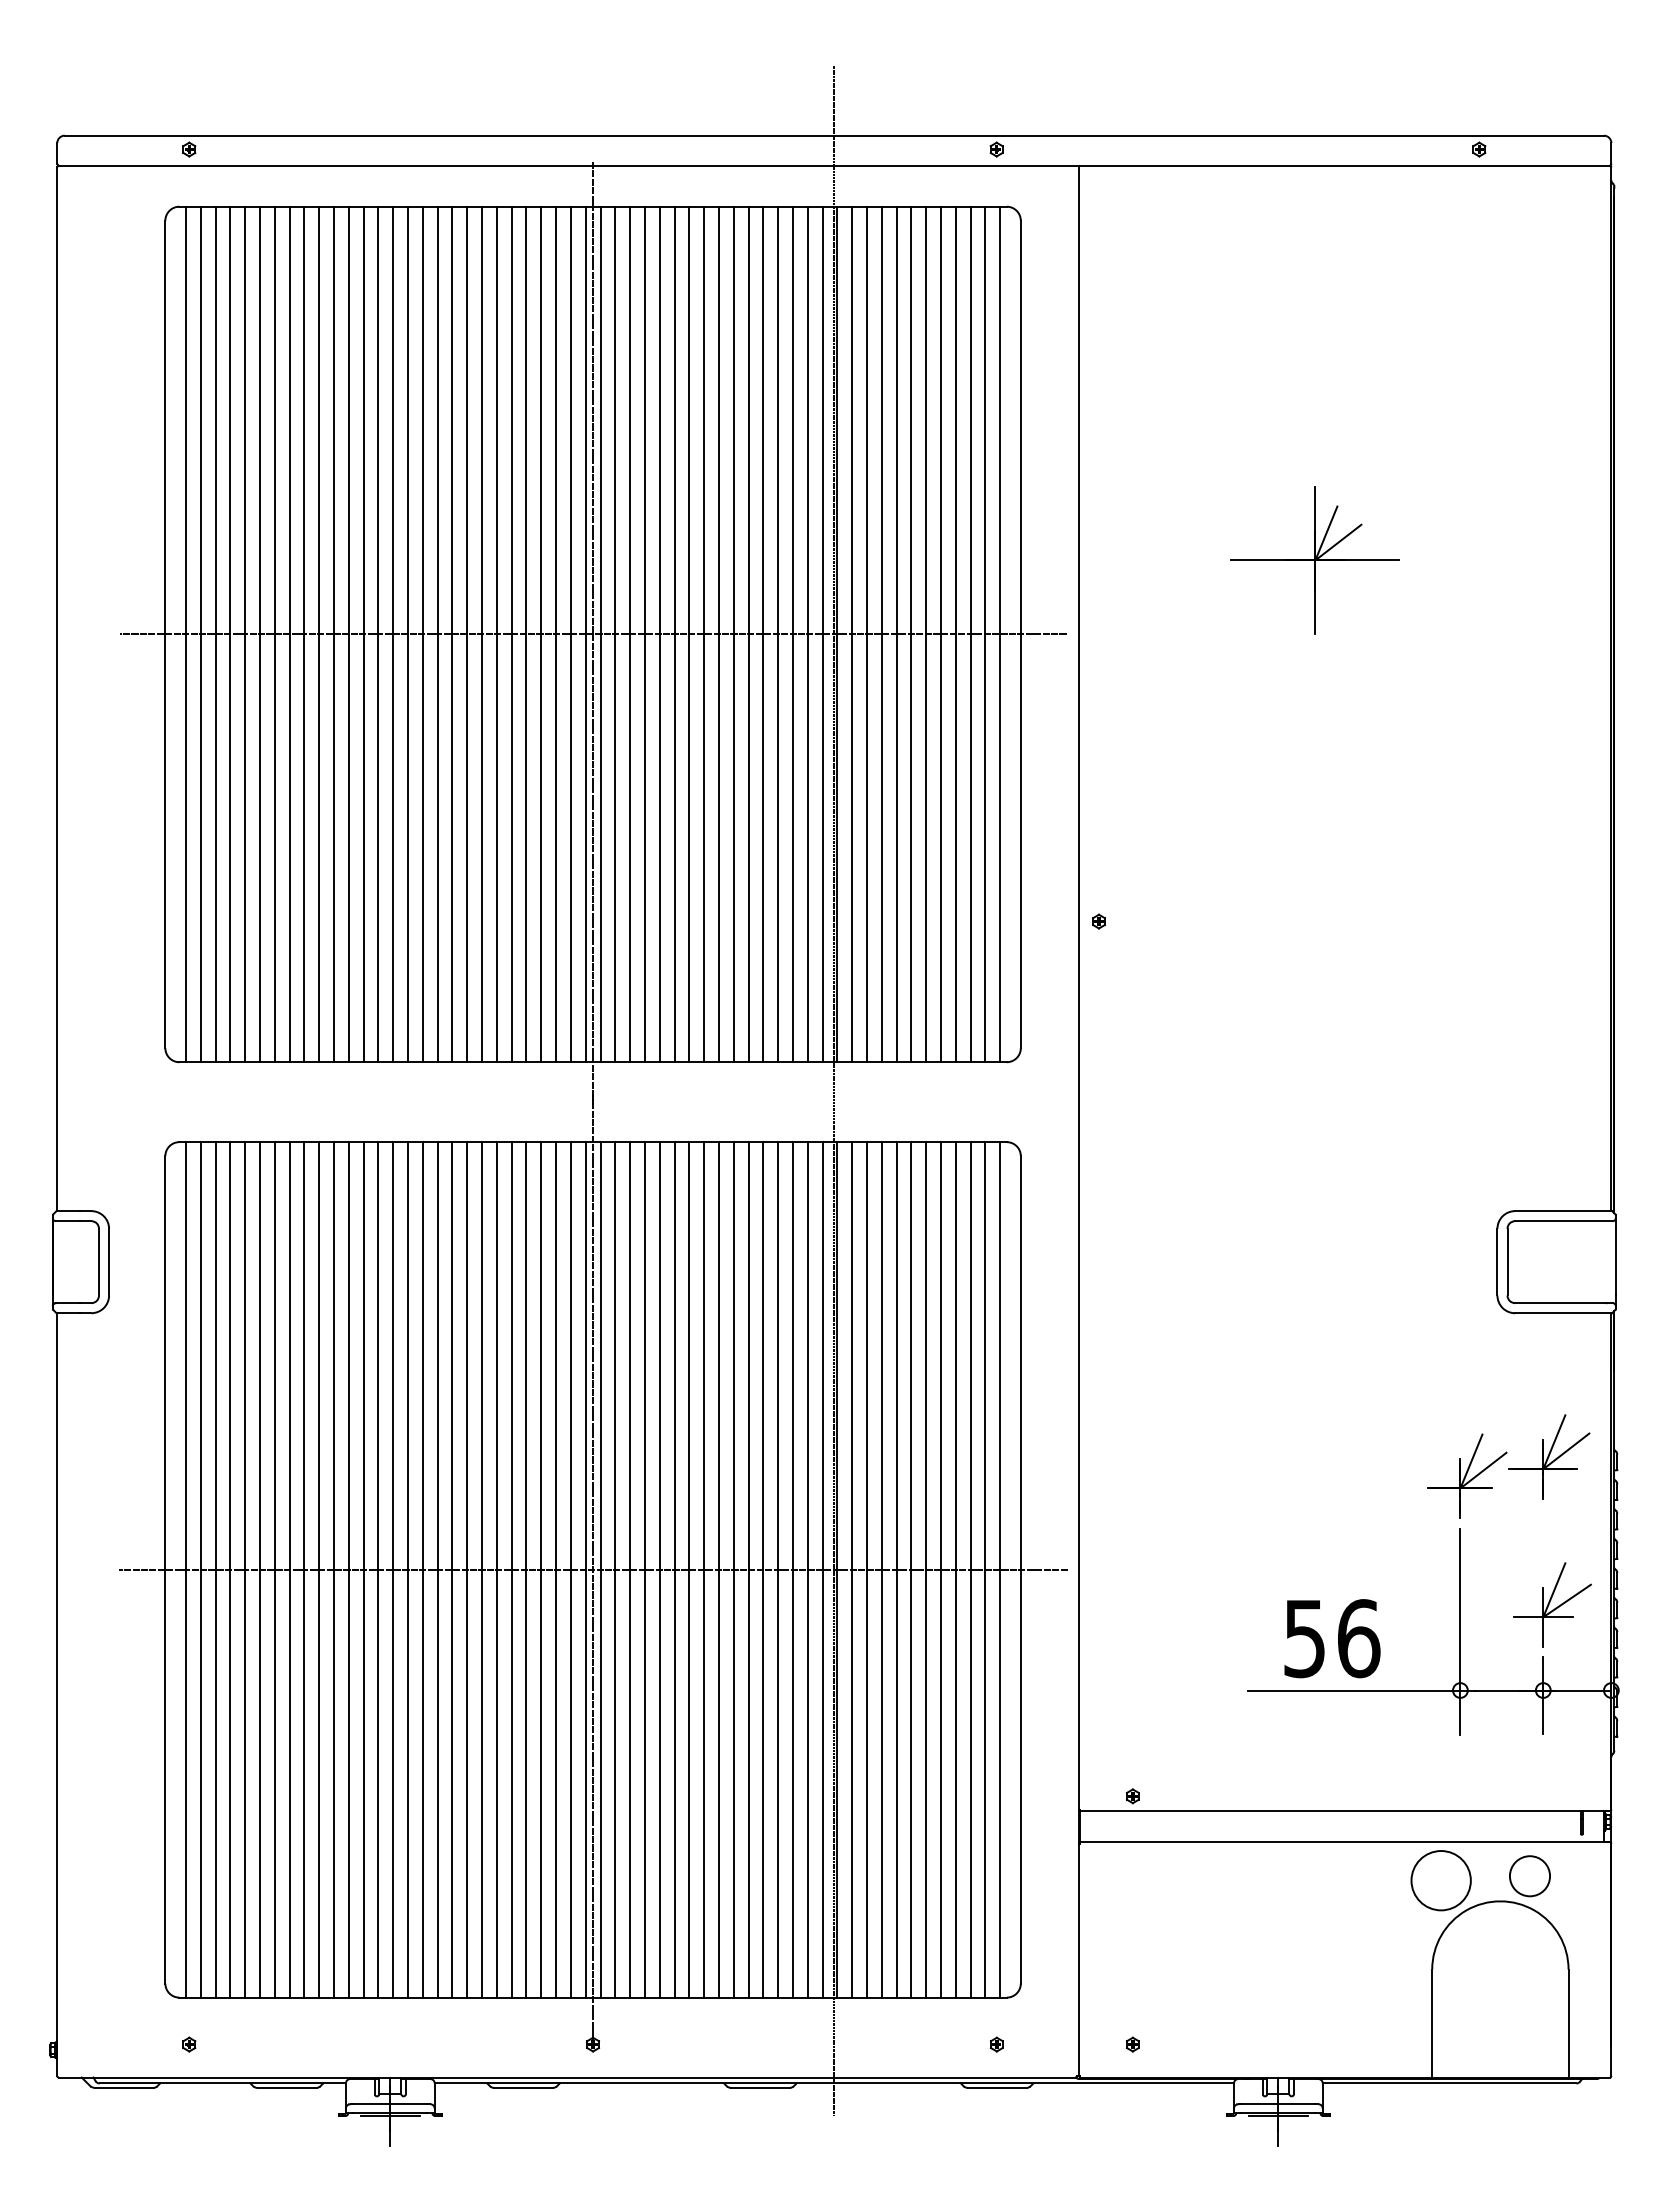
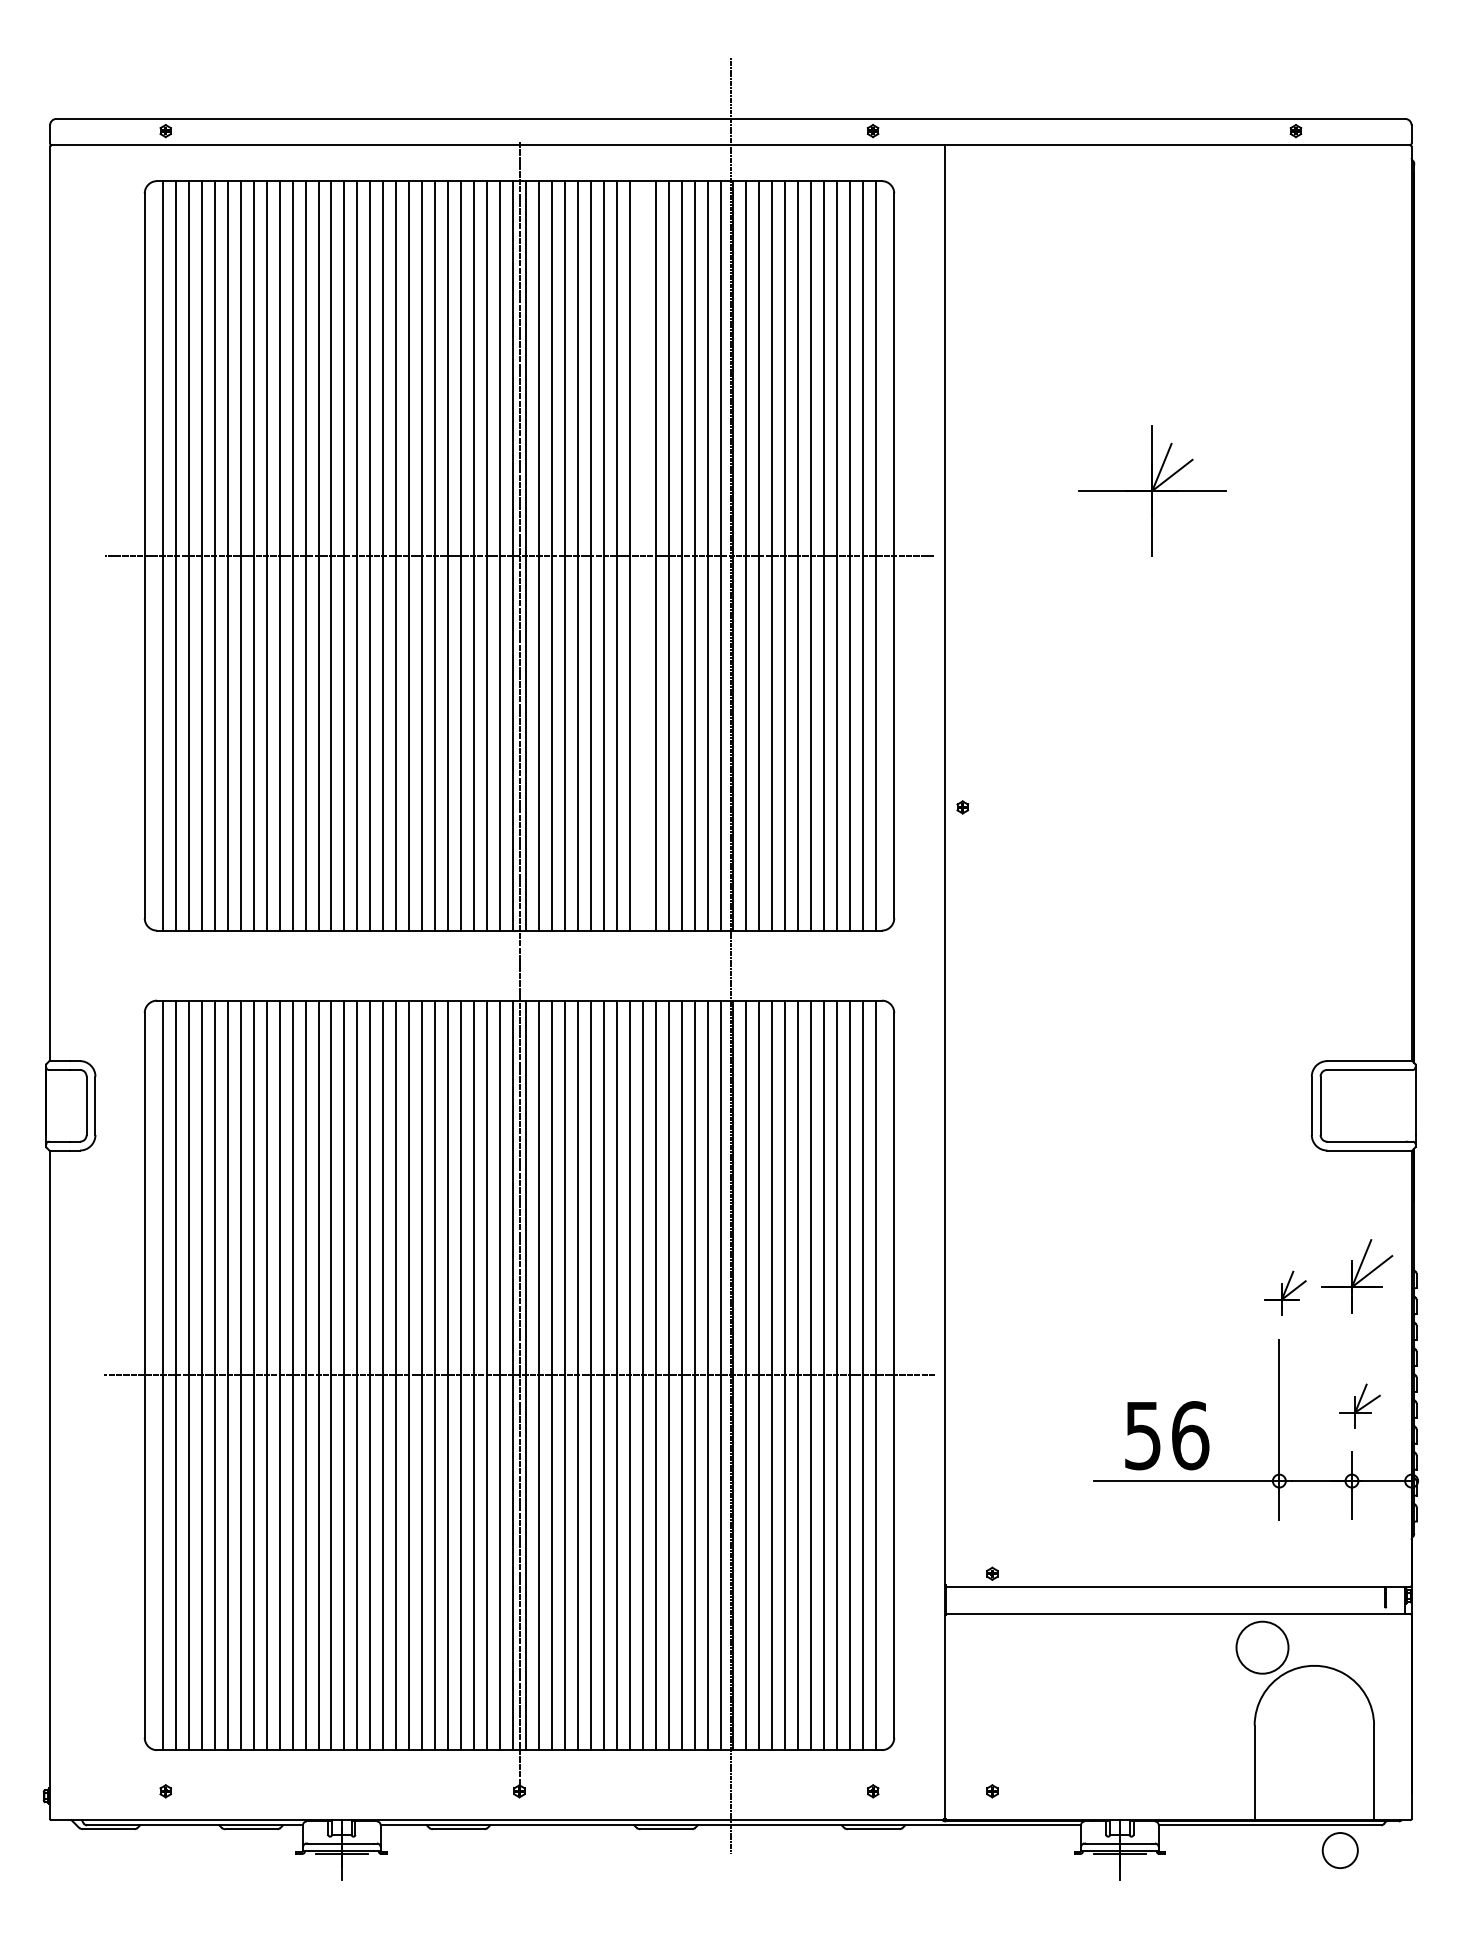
line: (733, 634) -> (642, 555), removed
part: (1467, 1475) -> (1285, 1292), size x0.6
part: (1552, 1604) -> (1360, 1405), size x0.6
circle: (1529, 1876) -> (1339, 1850), moved

